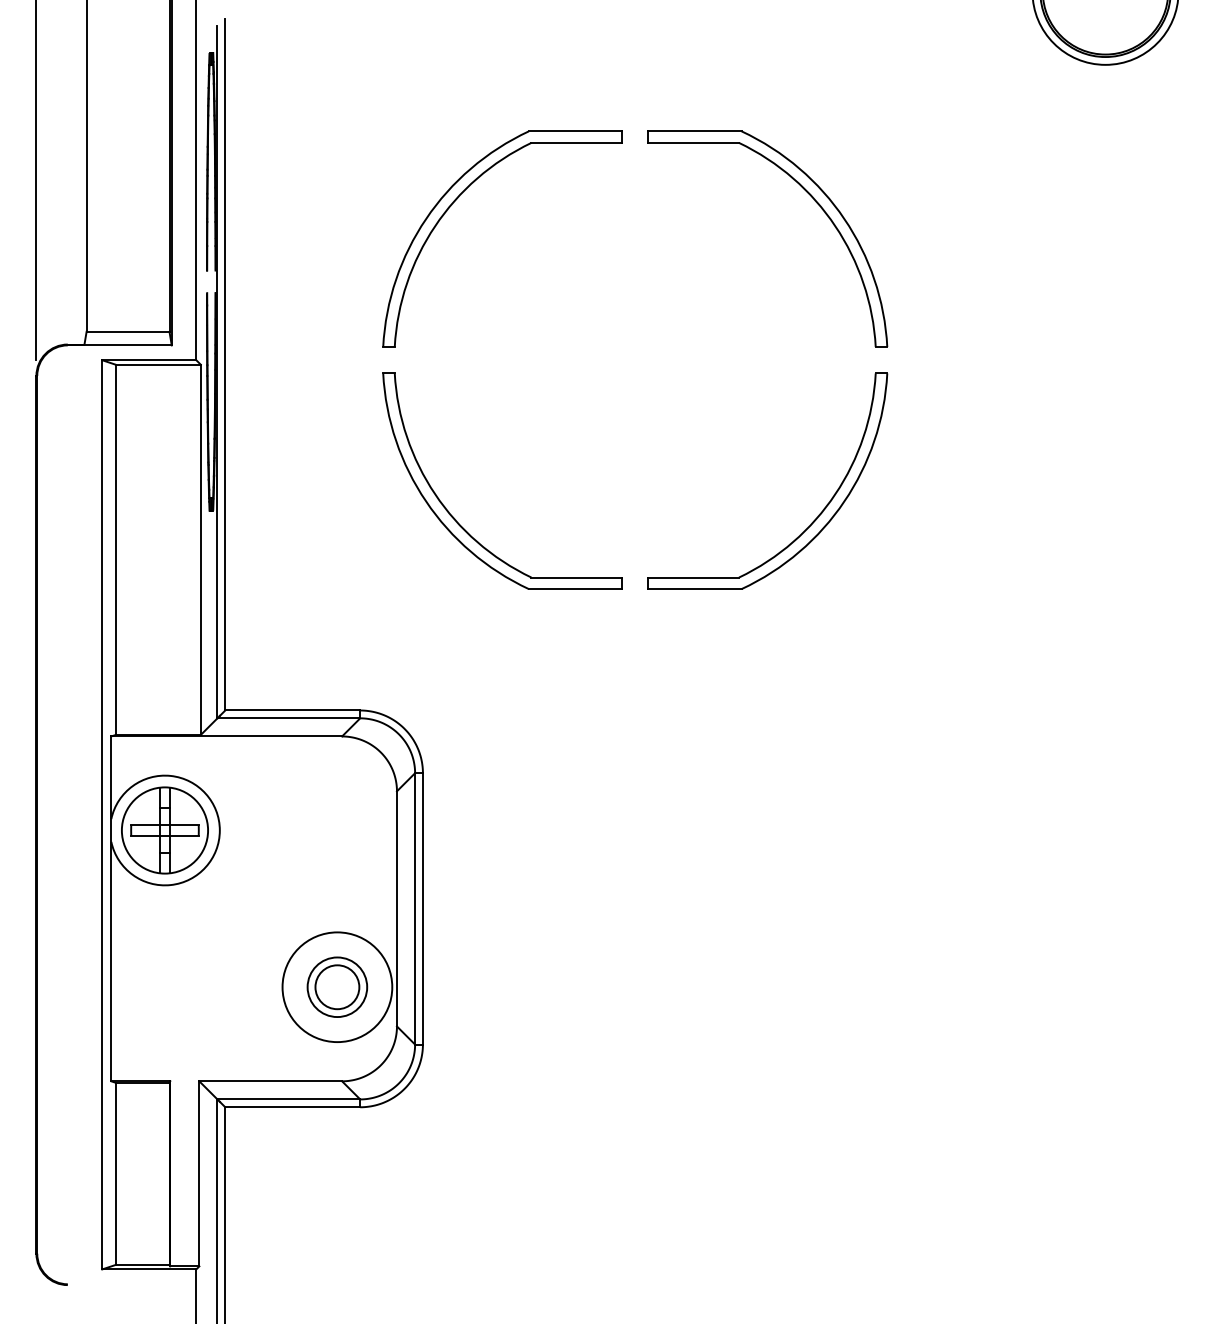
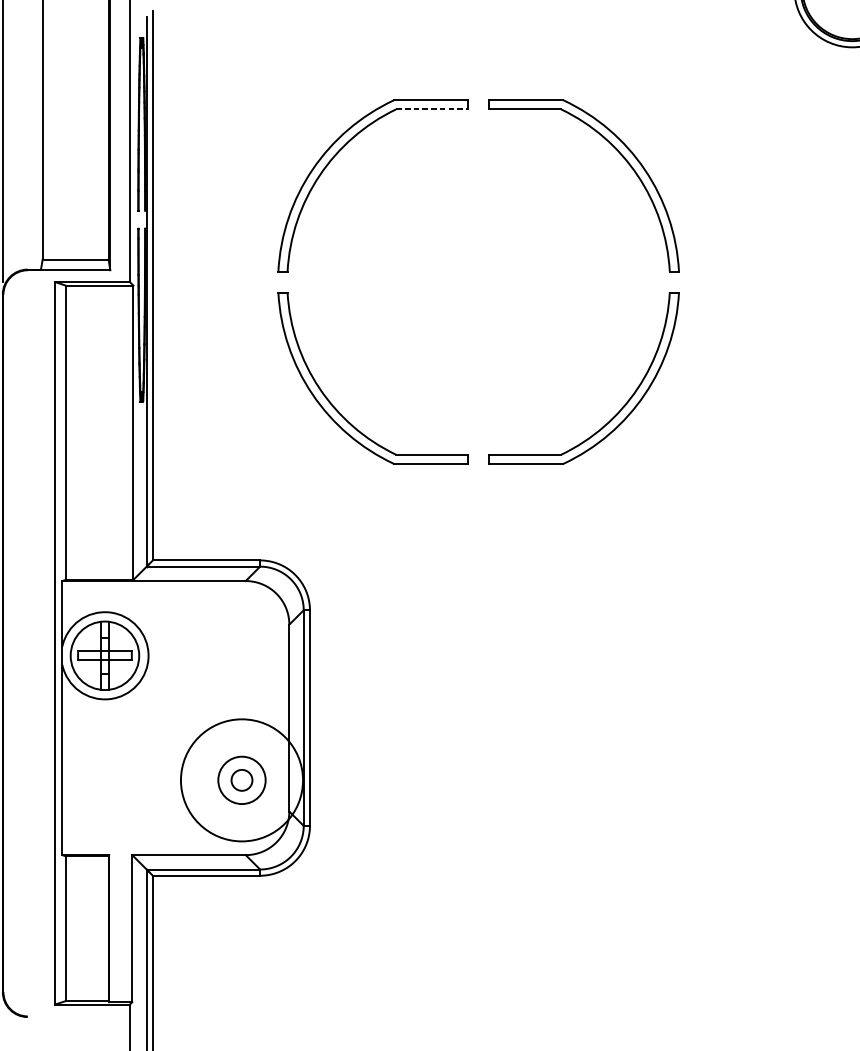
line: (577, 142) -> (432, 109), solid -> dashed
circle: (337, 987) -> (242, 780), size x0.6
circle: (337, 987) -> (242, 780), size x1.4

